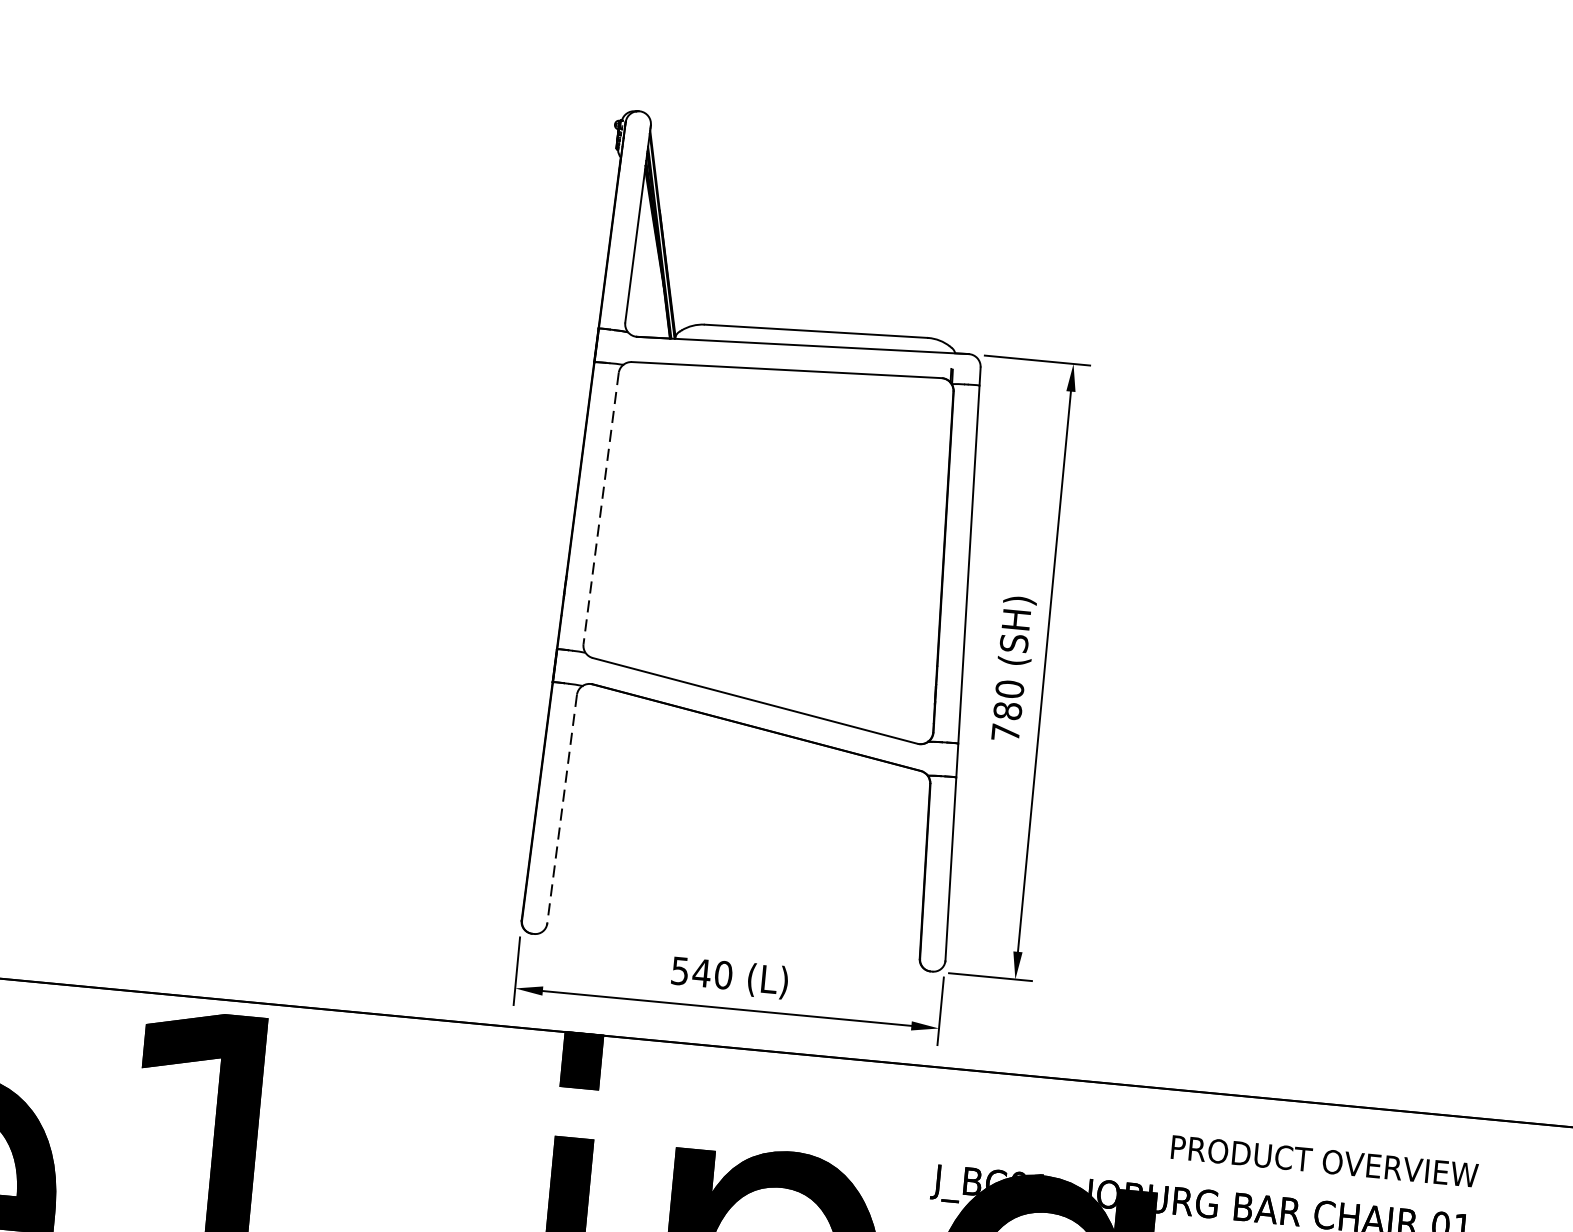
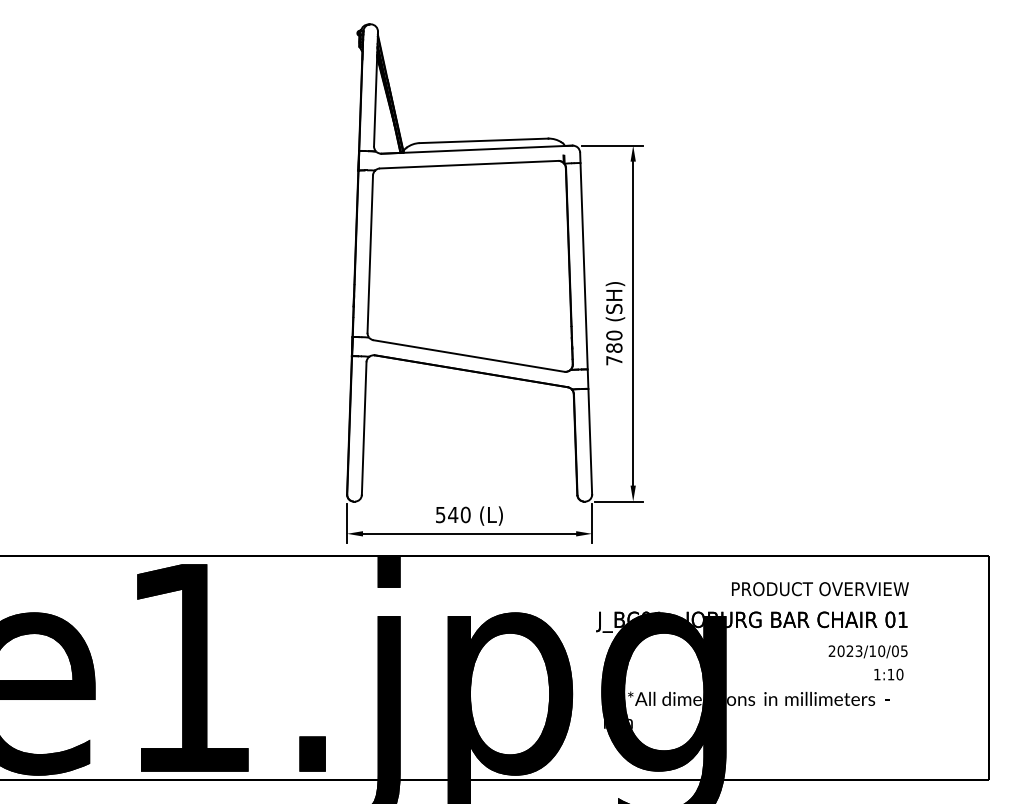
line: (601, 509) -> (370, 254), dashed -> solid
line: (562, 810) -> (364, 429), dashed -> solid

